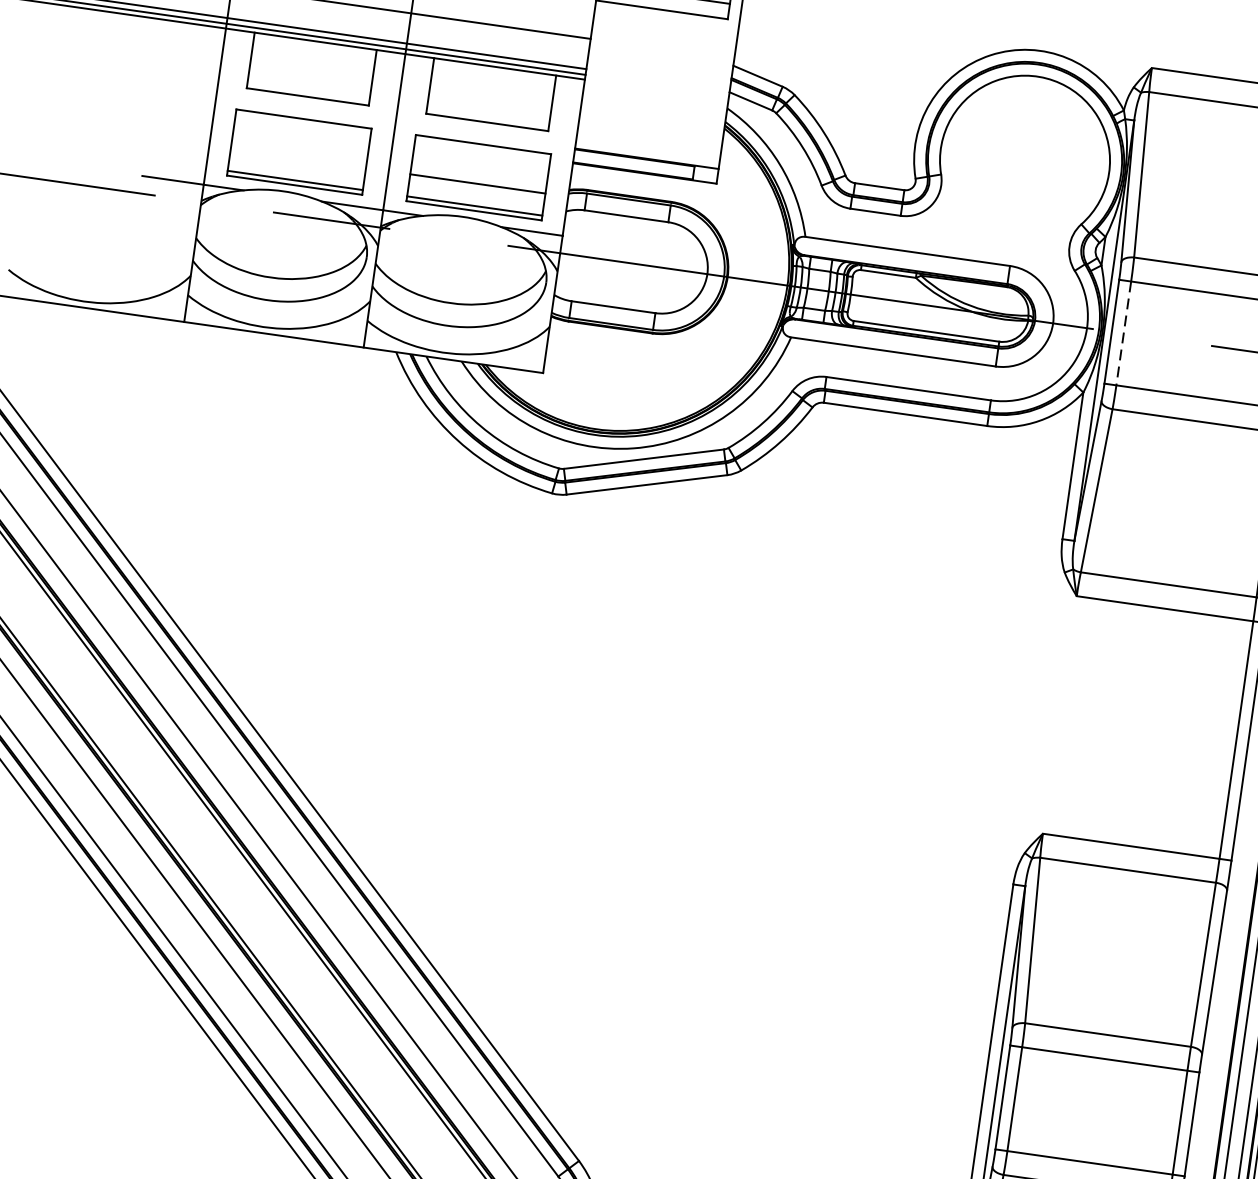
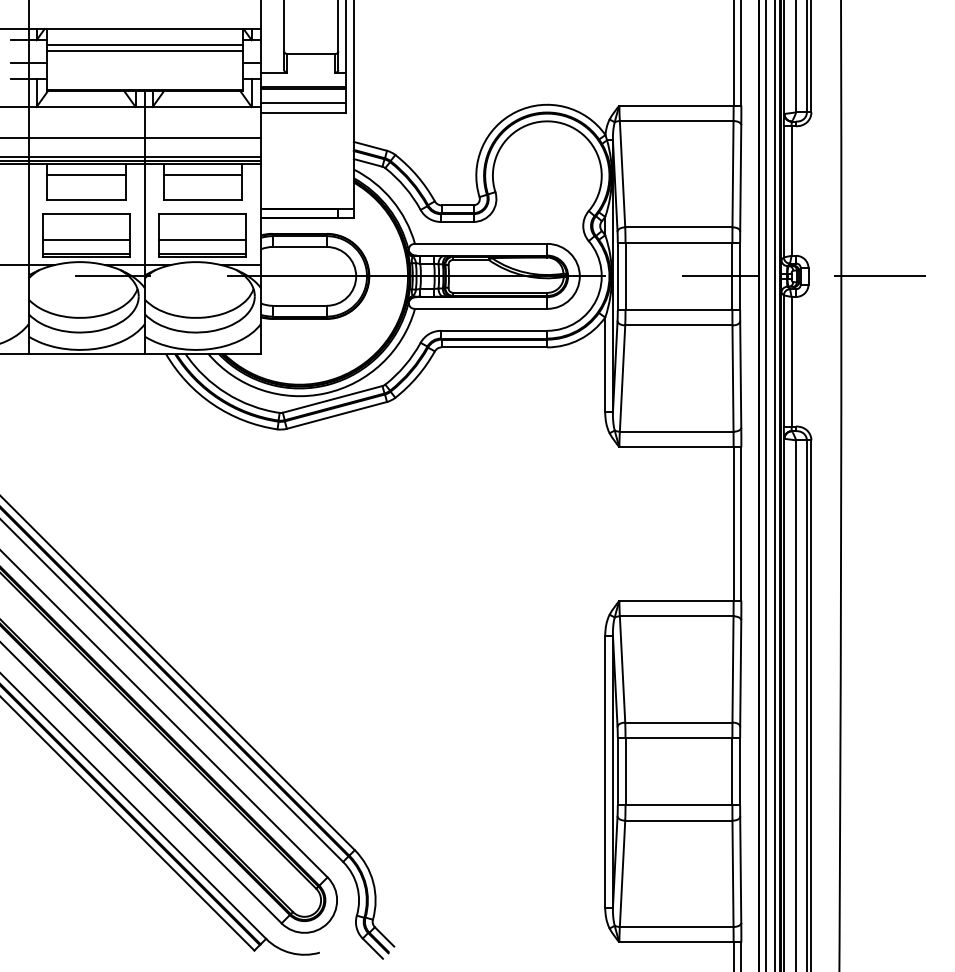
line: (312, 57) -> (86, 174), added
line: (492, 82) -> (202, 174), added
line: (298, 157) -> (86, 239), added
line: (1123, 333) -> (625, 276), dashed -> solid

